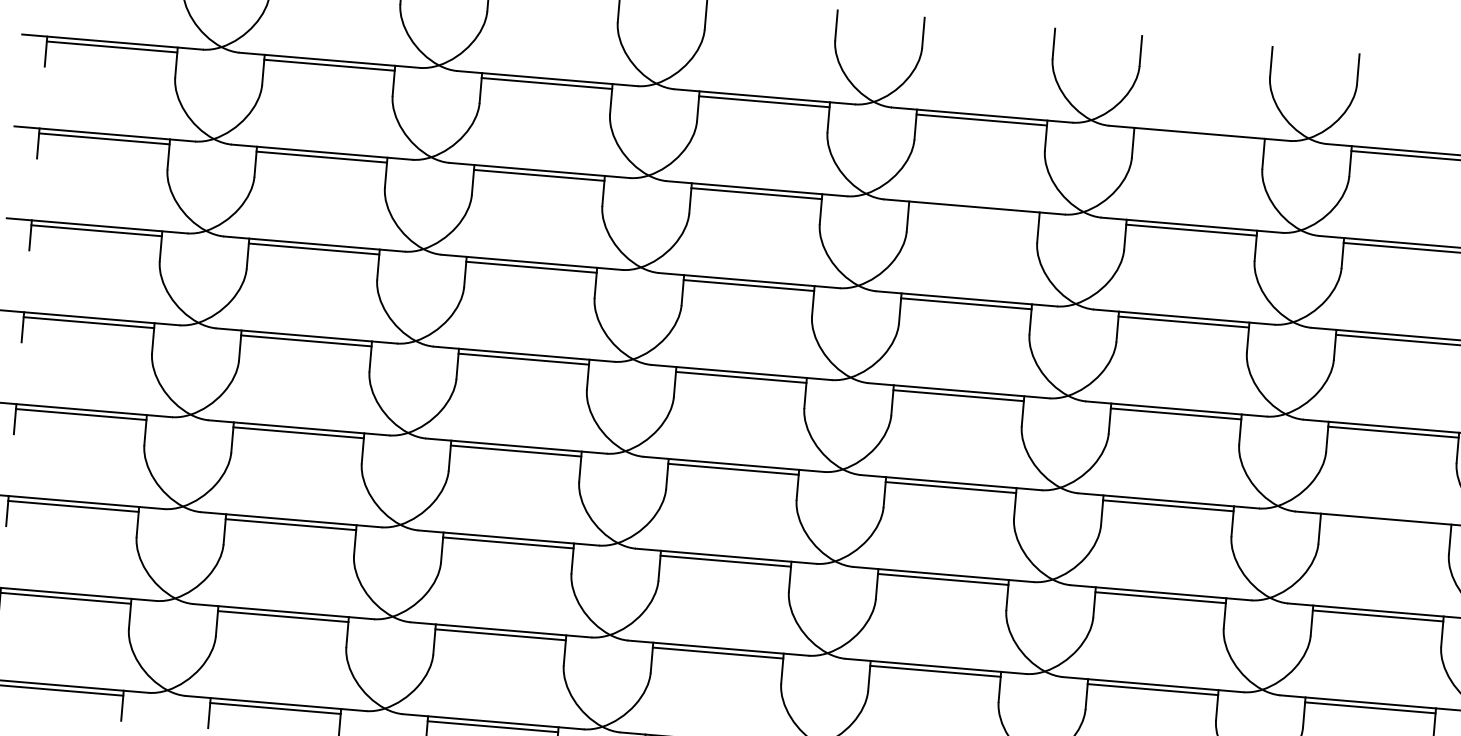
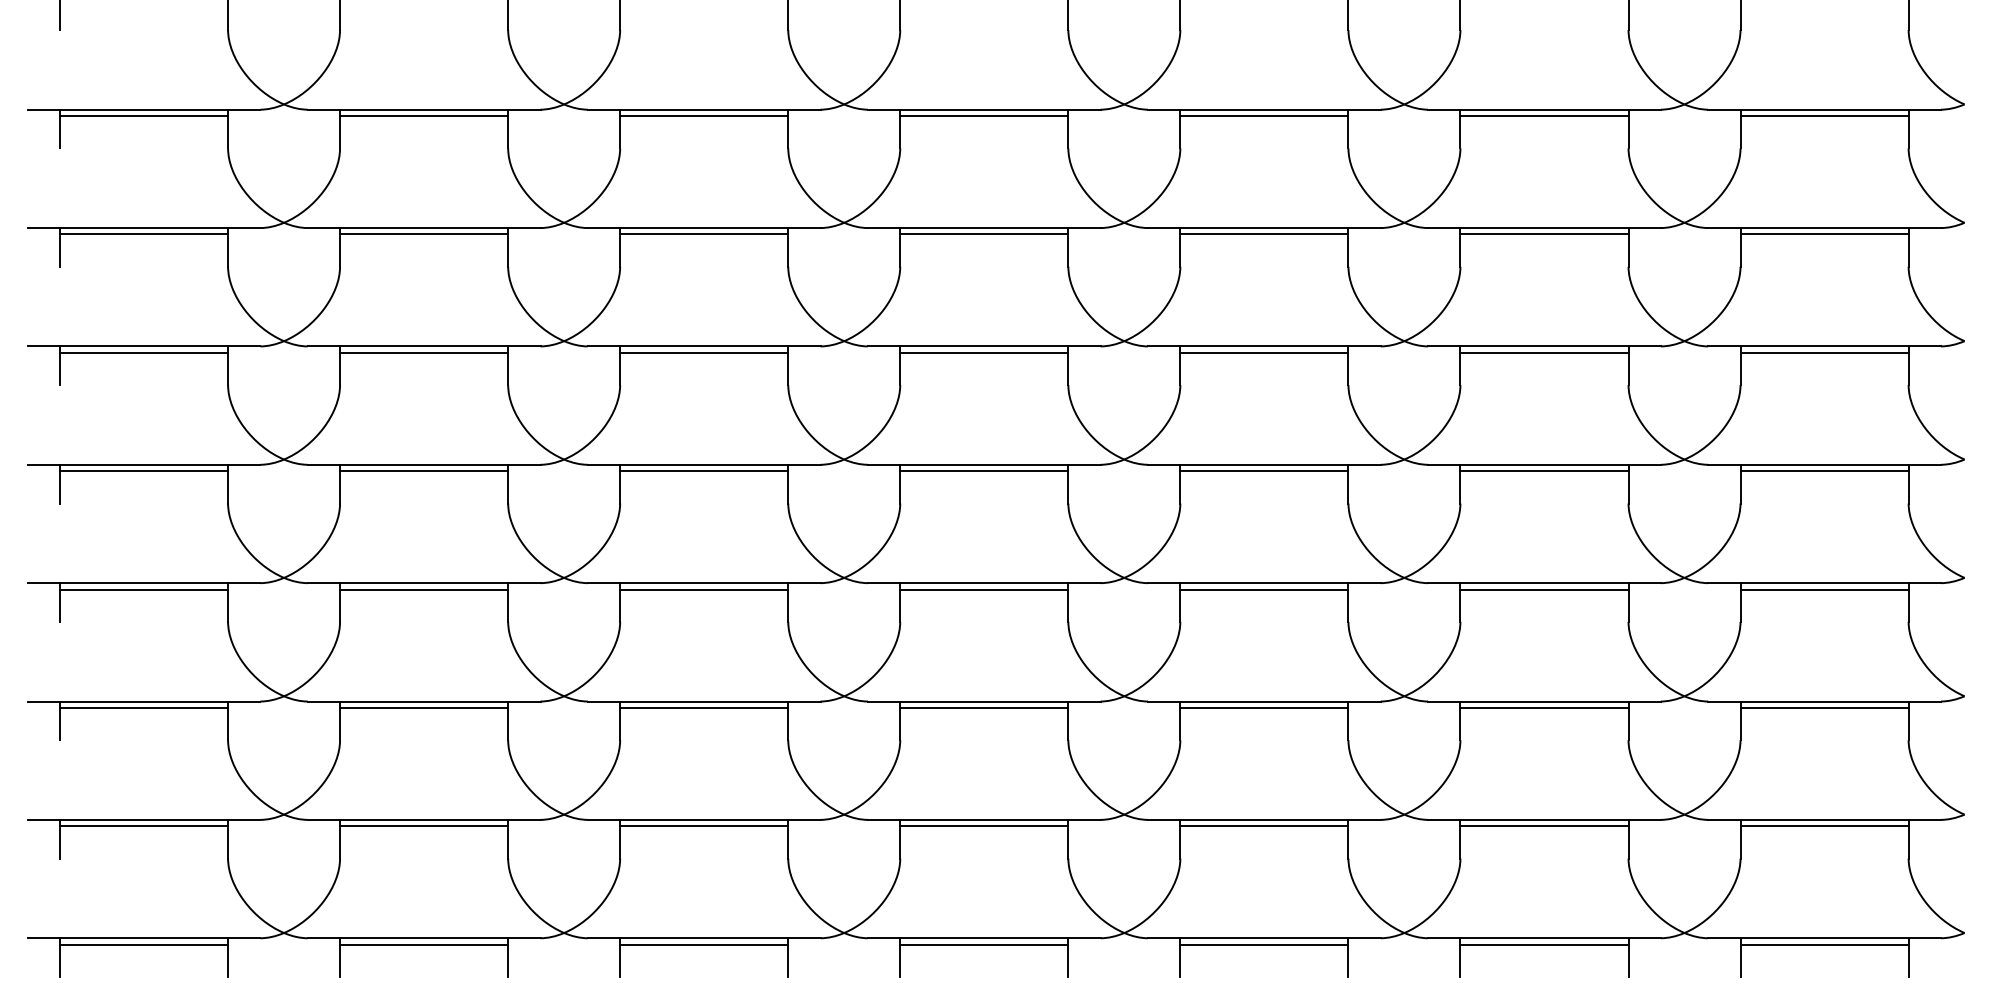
line: (1199, 138) -> (1544, 116), added
line: (974, 211) -> (1264, 234), added
line: (1385, 524) -> (1824, 589), added

